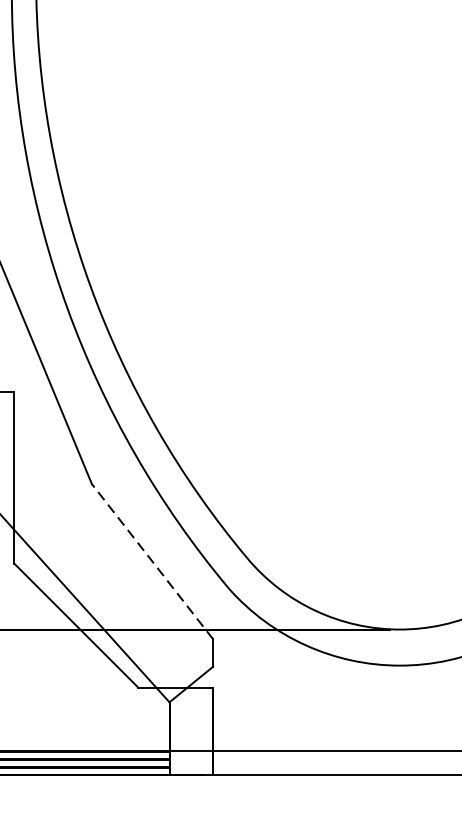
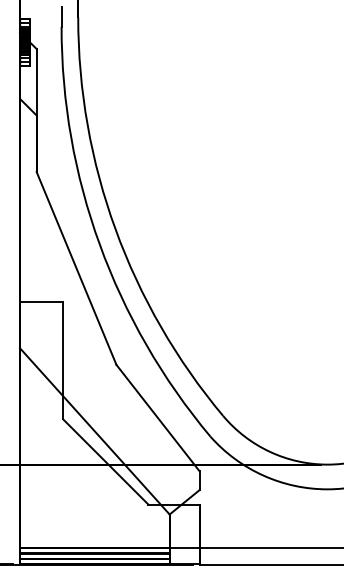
line: (153, 562) -> (158, 418), dashed -> solid

